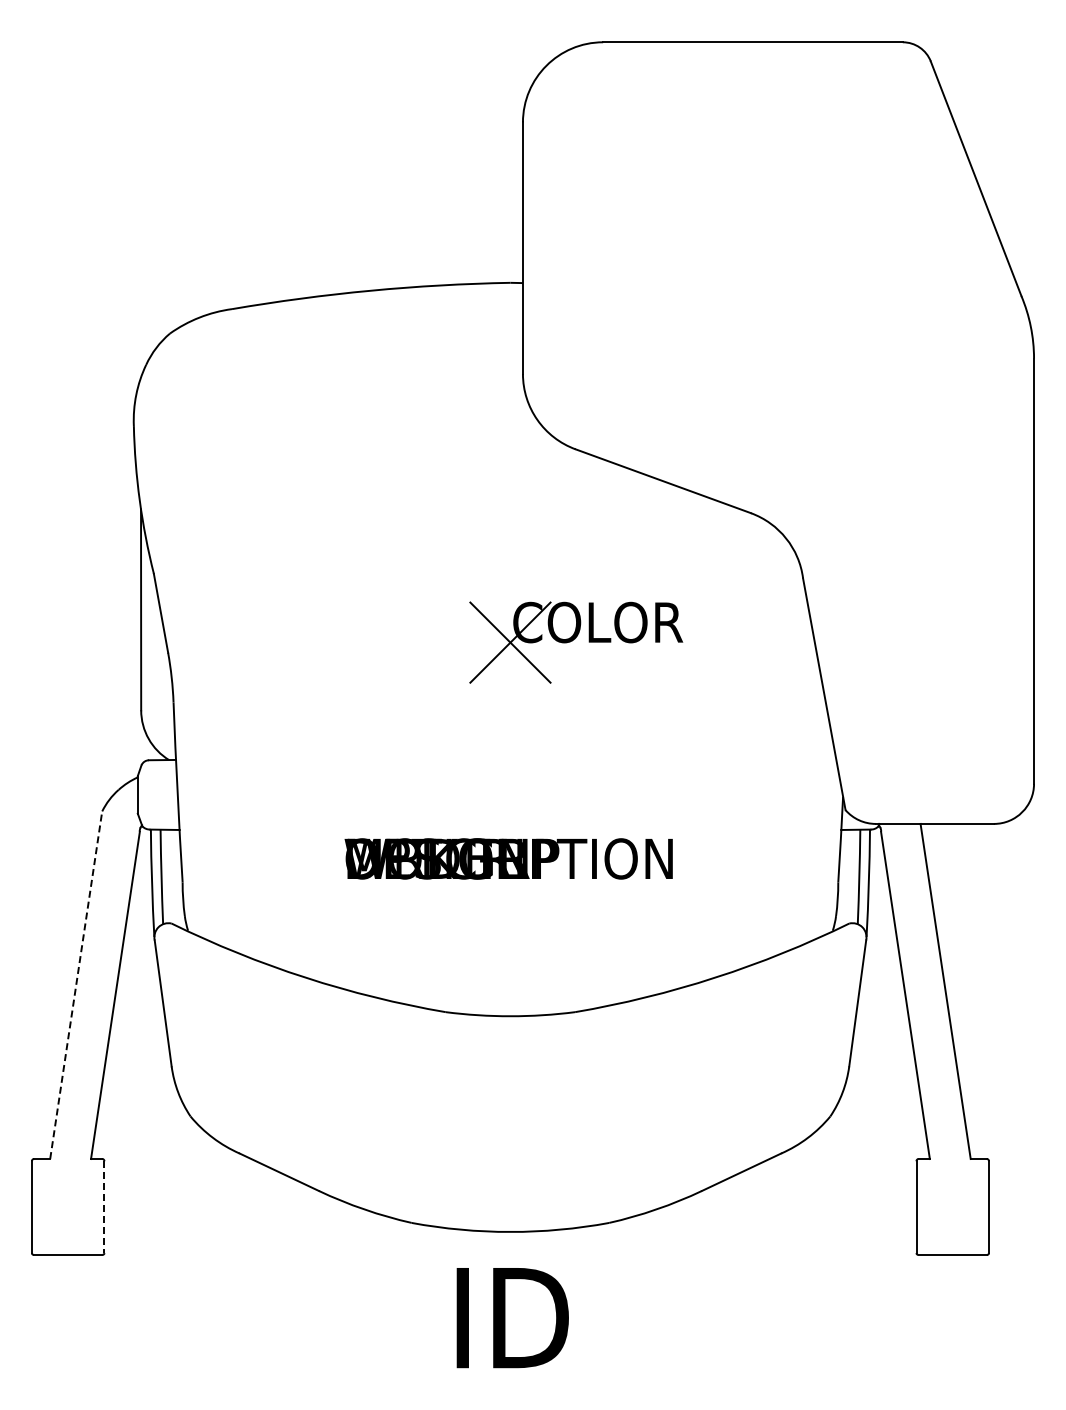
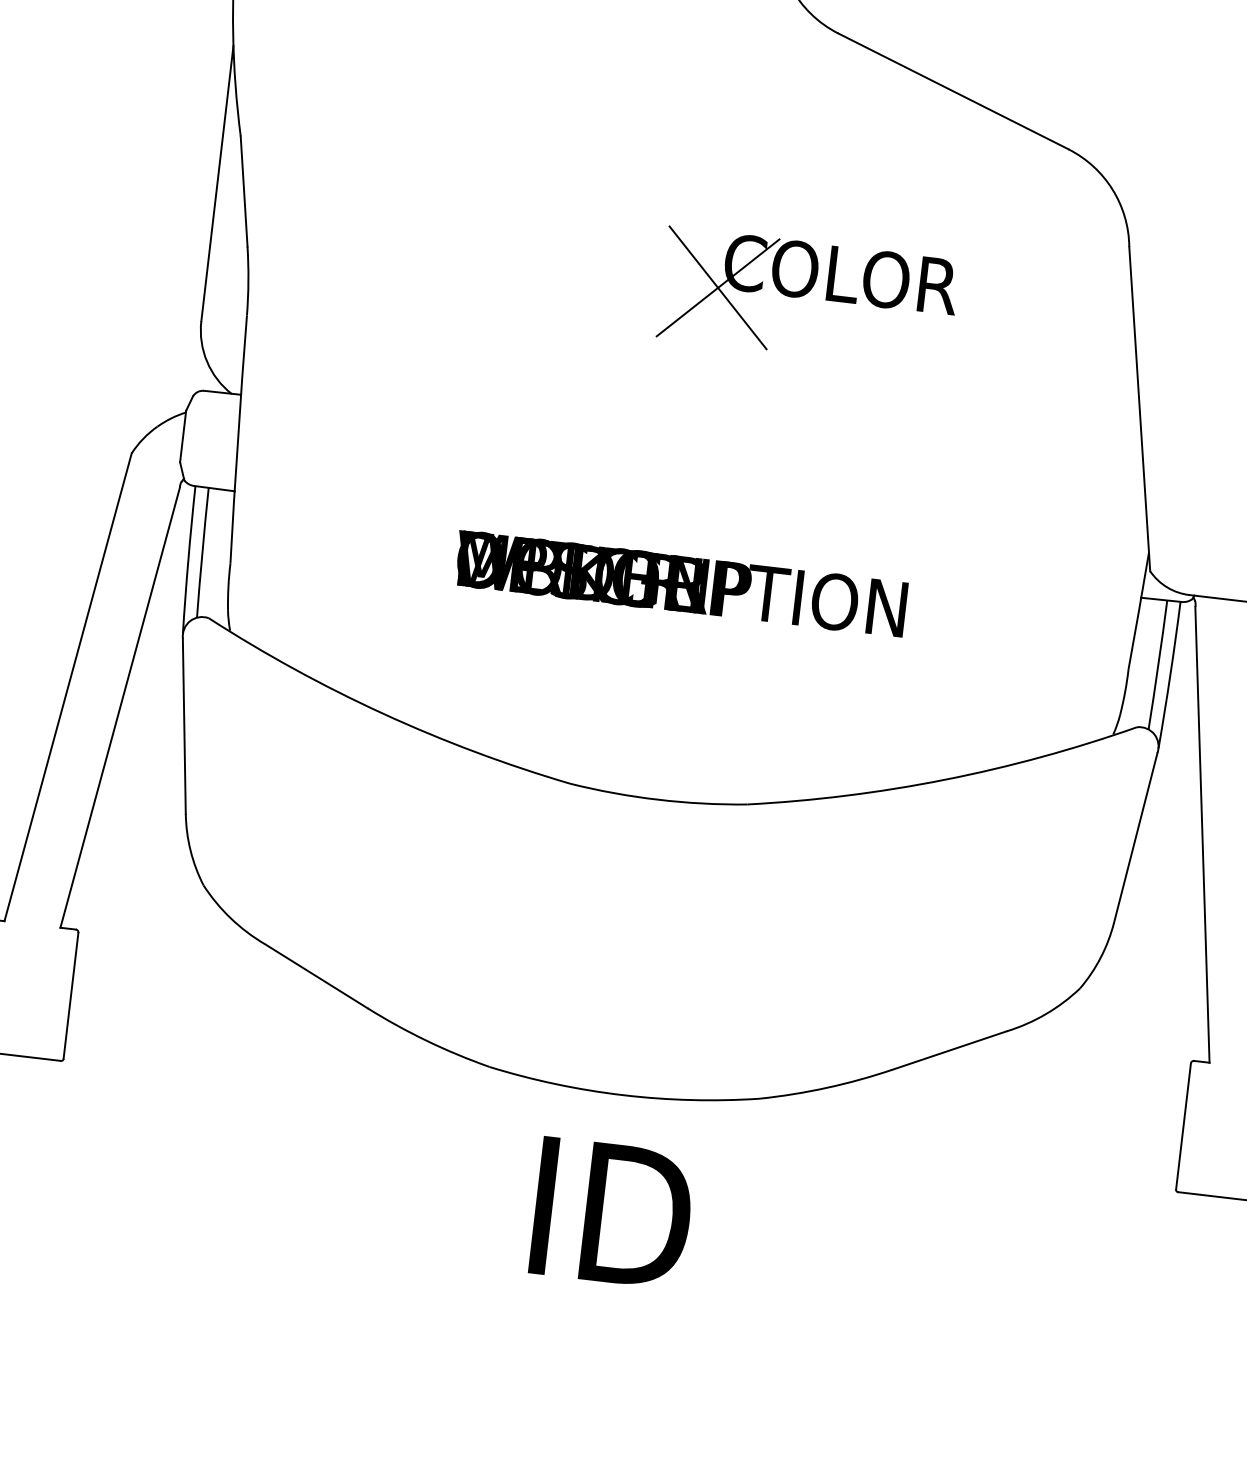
line: (76, 985) -> (68, 687), dashed -> solid
line: (104, 1207) -> (71, 996), dashed -> solid

